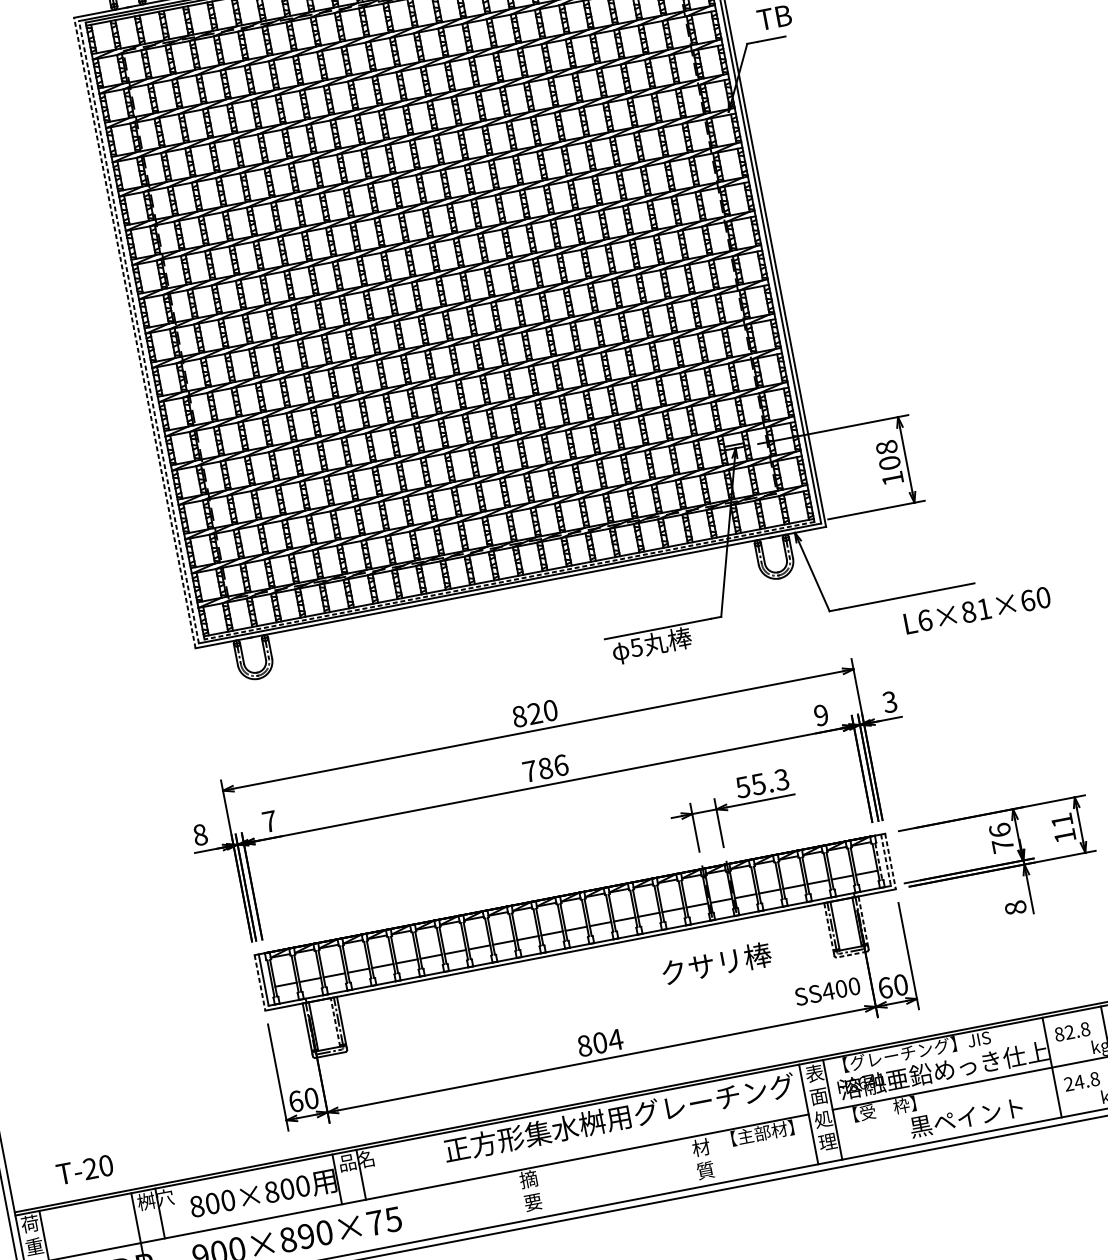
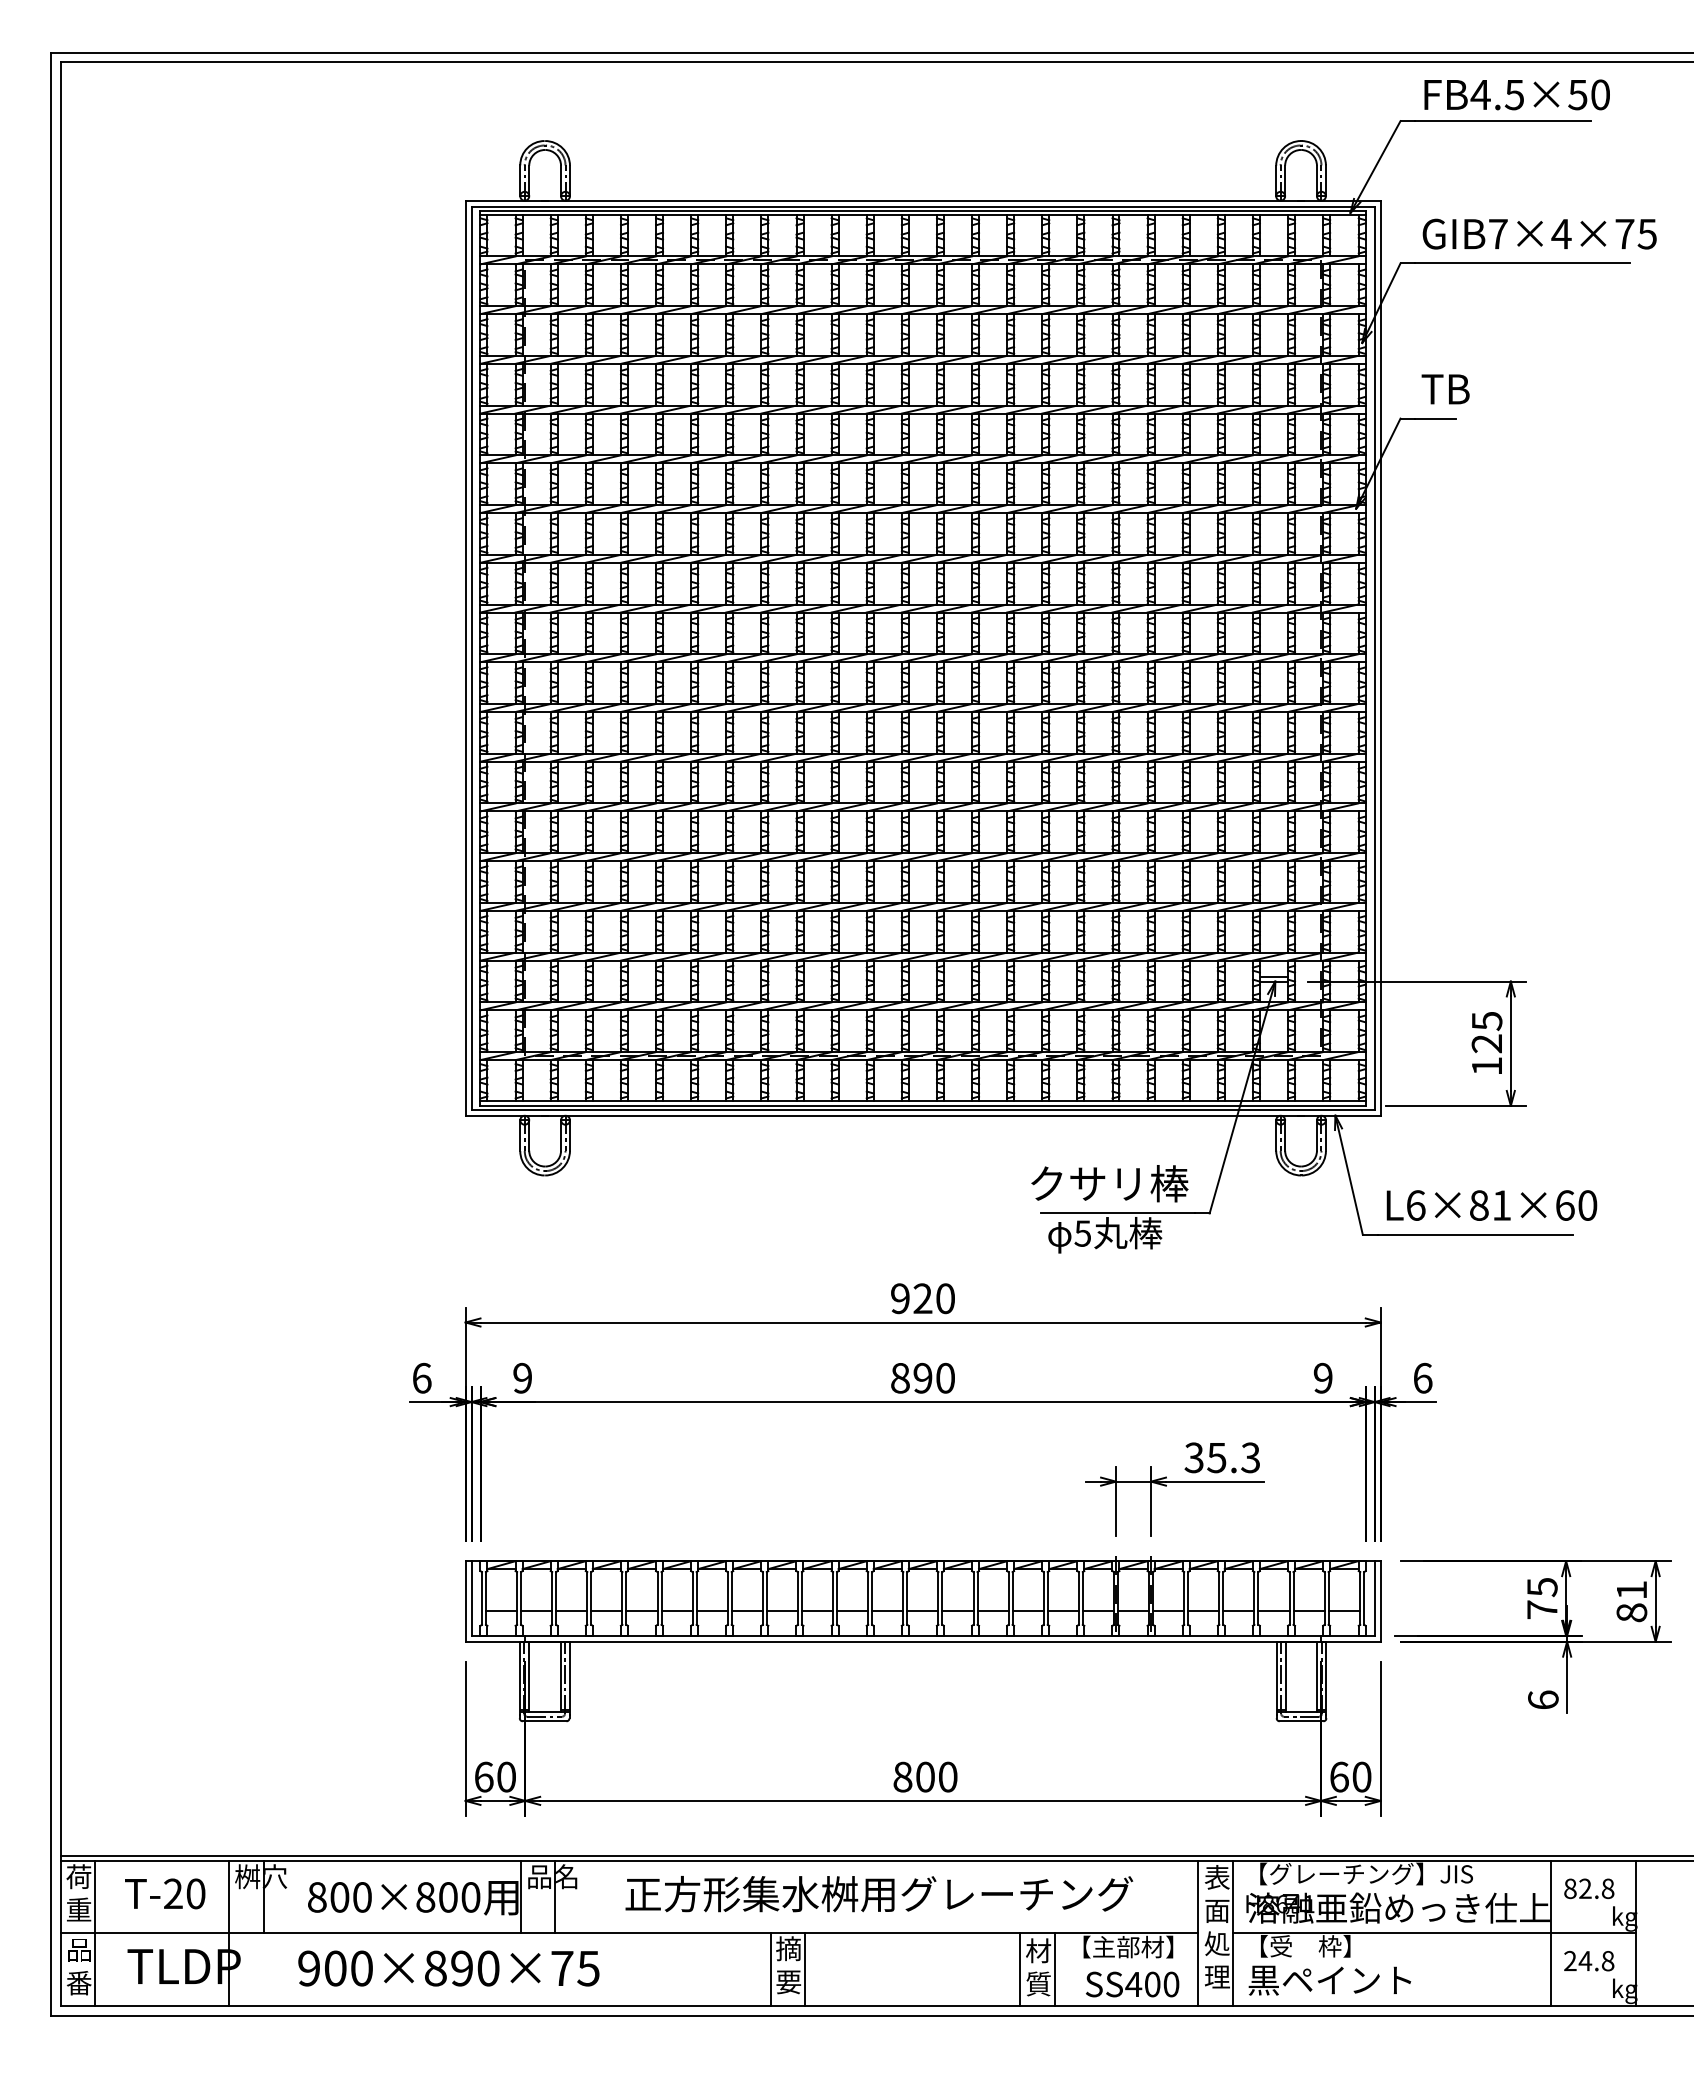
line: (138, 332) -> (471, 658), dashed -> solid
line: (134, 333) -> (465, 658), dashed -> solid
text: (887, 455) -> (1486, 1032), 108 -> 125
line: (509, 580) -> (923, 1105), dashed -> solid
text: (977, 610) -> (1491, 1205), moved
text: (889, 701) -> (1422, 1377), 3 -> 6
text: (519, 716) -> (900, 1298), 820 -> 920
text: (545, 767) -> (923, 1377), 786 -> 890
text: (742, 787) -> (1193, 1457), 55.3 -> 35.3
text: (269, 821) -> (522, 1377), 7 -> 9
text: (1000, 830) -> (1542, 1587), 76 -> 75
text: (199, 834) -> (421, 1377), 8 -> 6
text: (1064, 835) -> (1631, 1612), 11 -> 81
line: (885, 860) -> (1374, 1598), dashed -> solid
line: (879, 861) -> (1364, 1598), dashed -> solid
line: (890, 861) -> (1380, 1601), dashed -> solid
text: (1015, 907) -> (1543, 1699), 8 -> 6
line: (863, 921) -> (1326, 1678), dashed -> solid
line: (829, 928) -> (1276, 1678), dashed -> solid
line: (851, 954) -> (1301, 1721), dashed -> solid
text: (716, 963) -> (1109, 1183), moved
line: (259, 982) -> (465, 1601), dashed -> solid
text: (827, 991) -> (1132, 1984), moved
line: (335, 1022) -> (560, 1676), dashed -> solid
text: (615, 1039) -> (947, 1776), 804 -> 800
text: (966, 1117) -> (1329, 1980), moved
text: (619, 1118) -> (879, 1894), moved
line: (715, 1158) -> (1055, 1969), added
line: (691, 1162) -> (1020, 1969), added
text: (85, 1169) -> (165, 1893), moved
line: (543, 1191) -> (805, 1969), added
line: (518, 1196) -> (770, 1969), added

